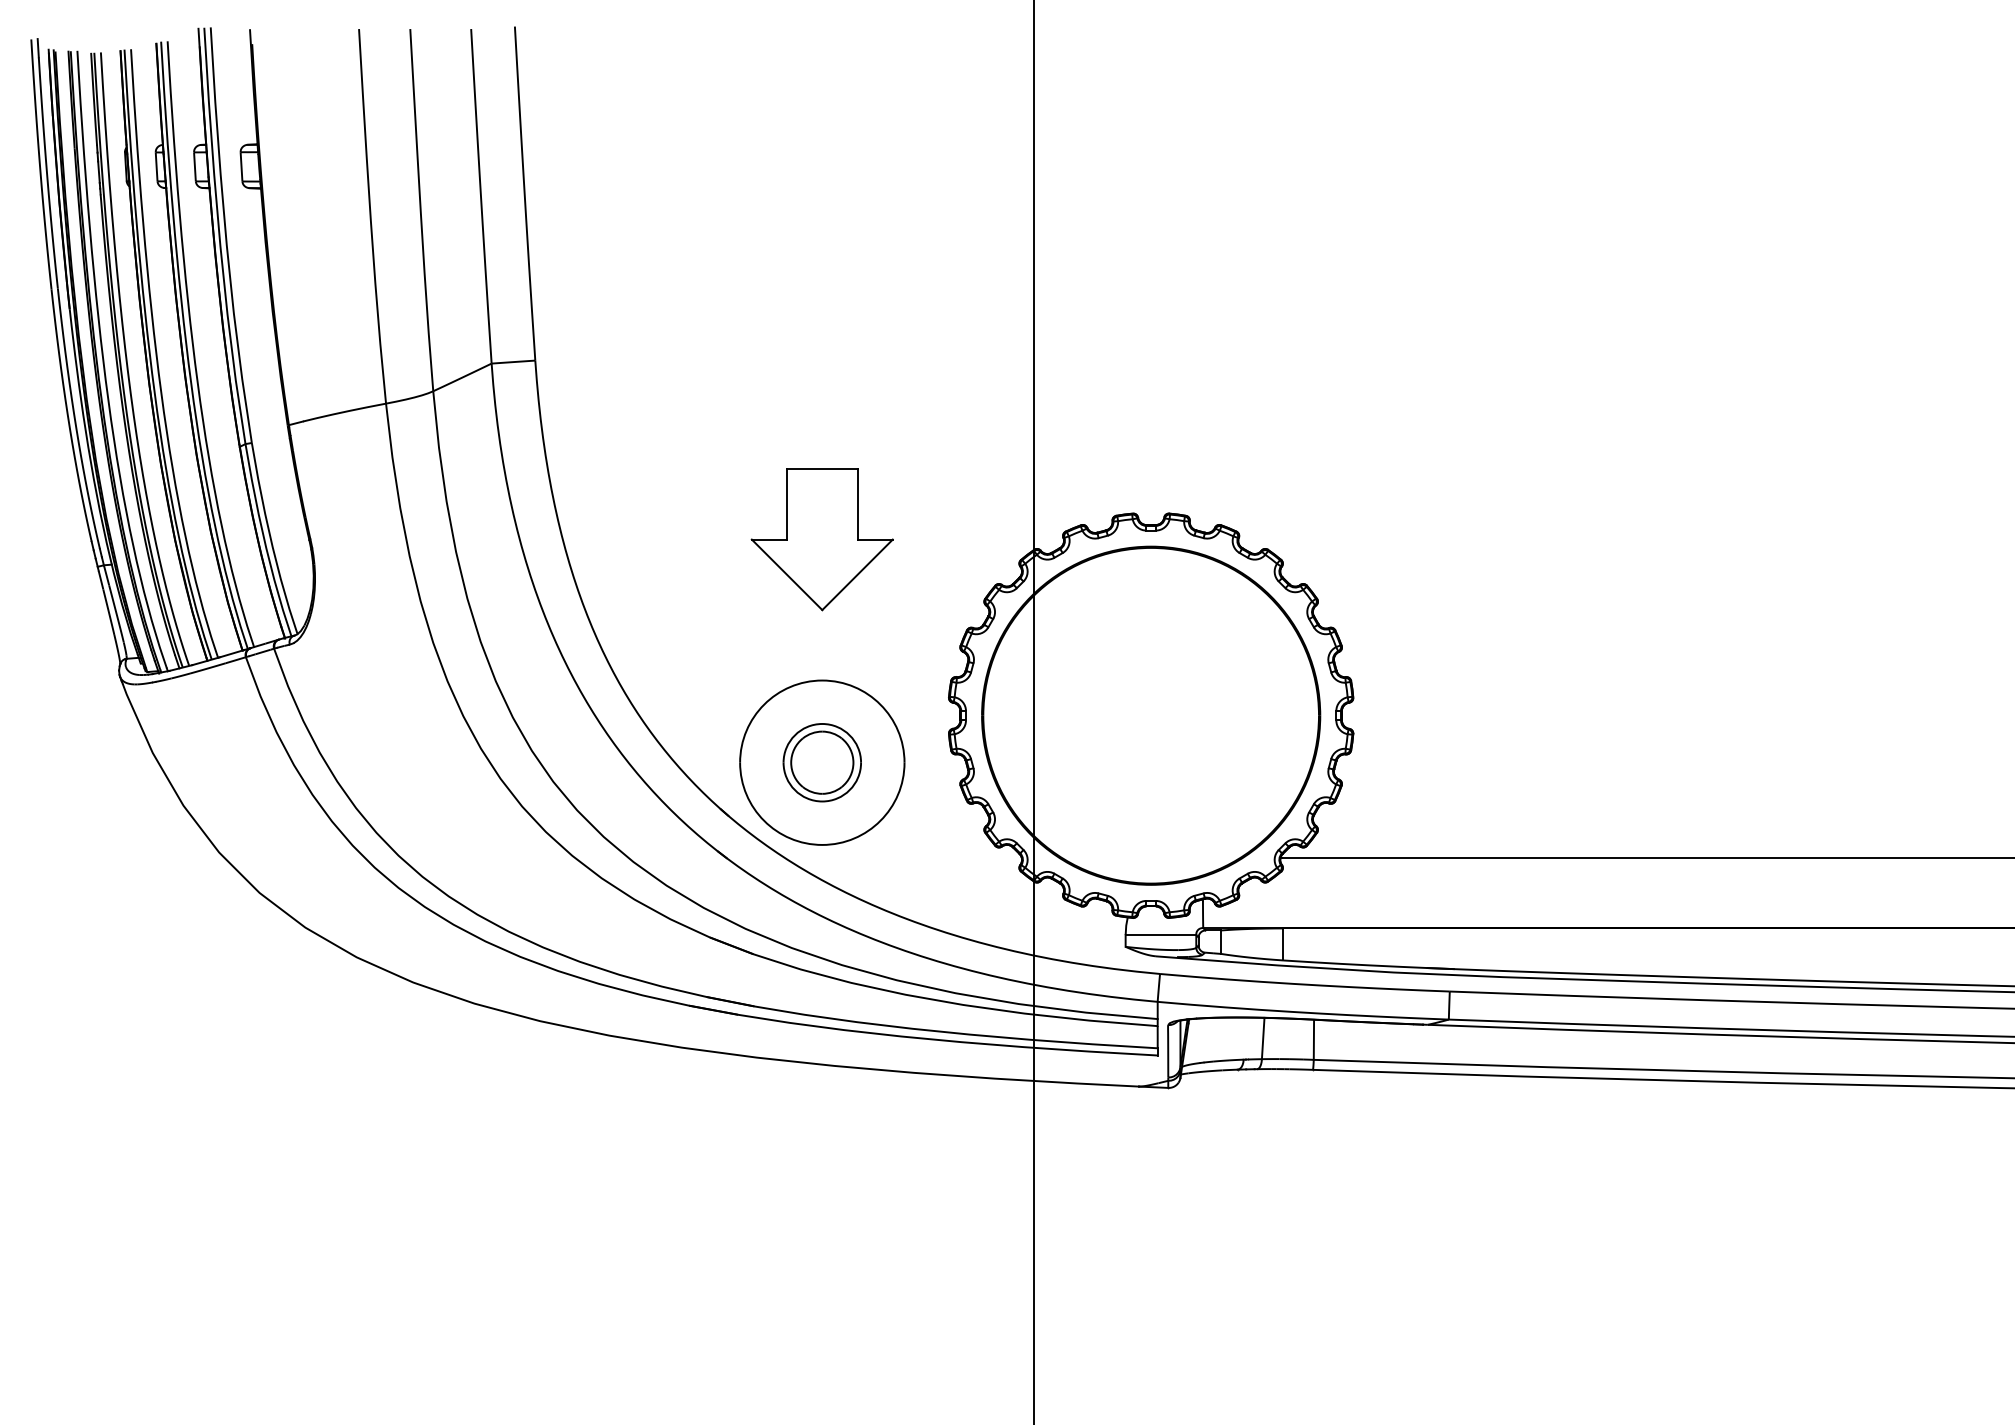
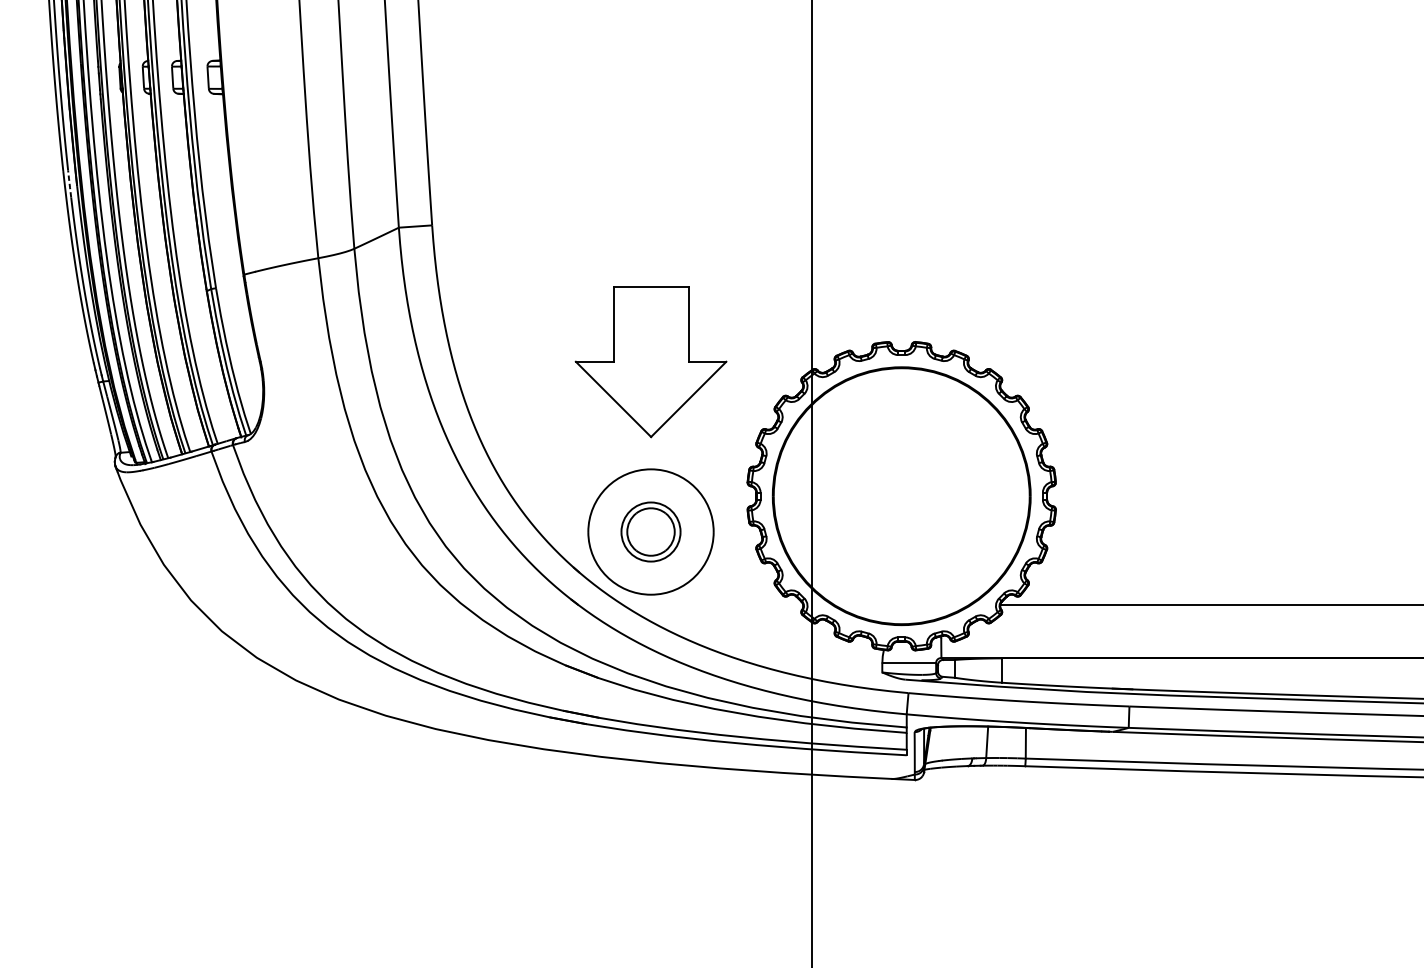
line: (59, 305) -> (69, 183), solid -> dashed
part: (821, 539) -> (650, 361), size x1.4

